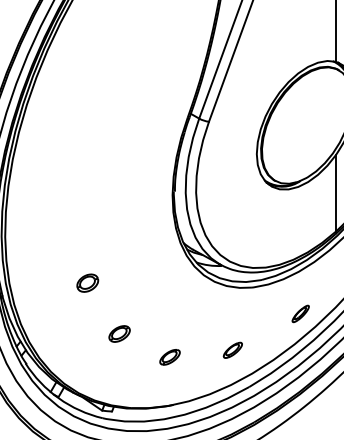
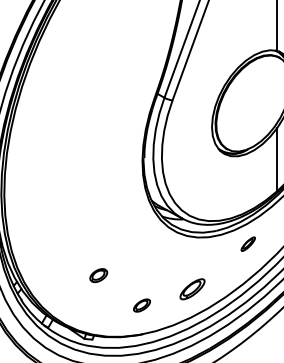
part: (87, 282) -> (72, 233), removed
part: (300, 313) -> (248, 243), moved
part: (232, 349) -> (191, 288), size x1.6
part: (169, 357) -> (141, 305), moved

